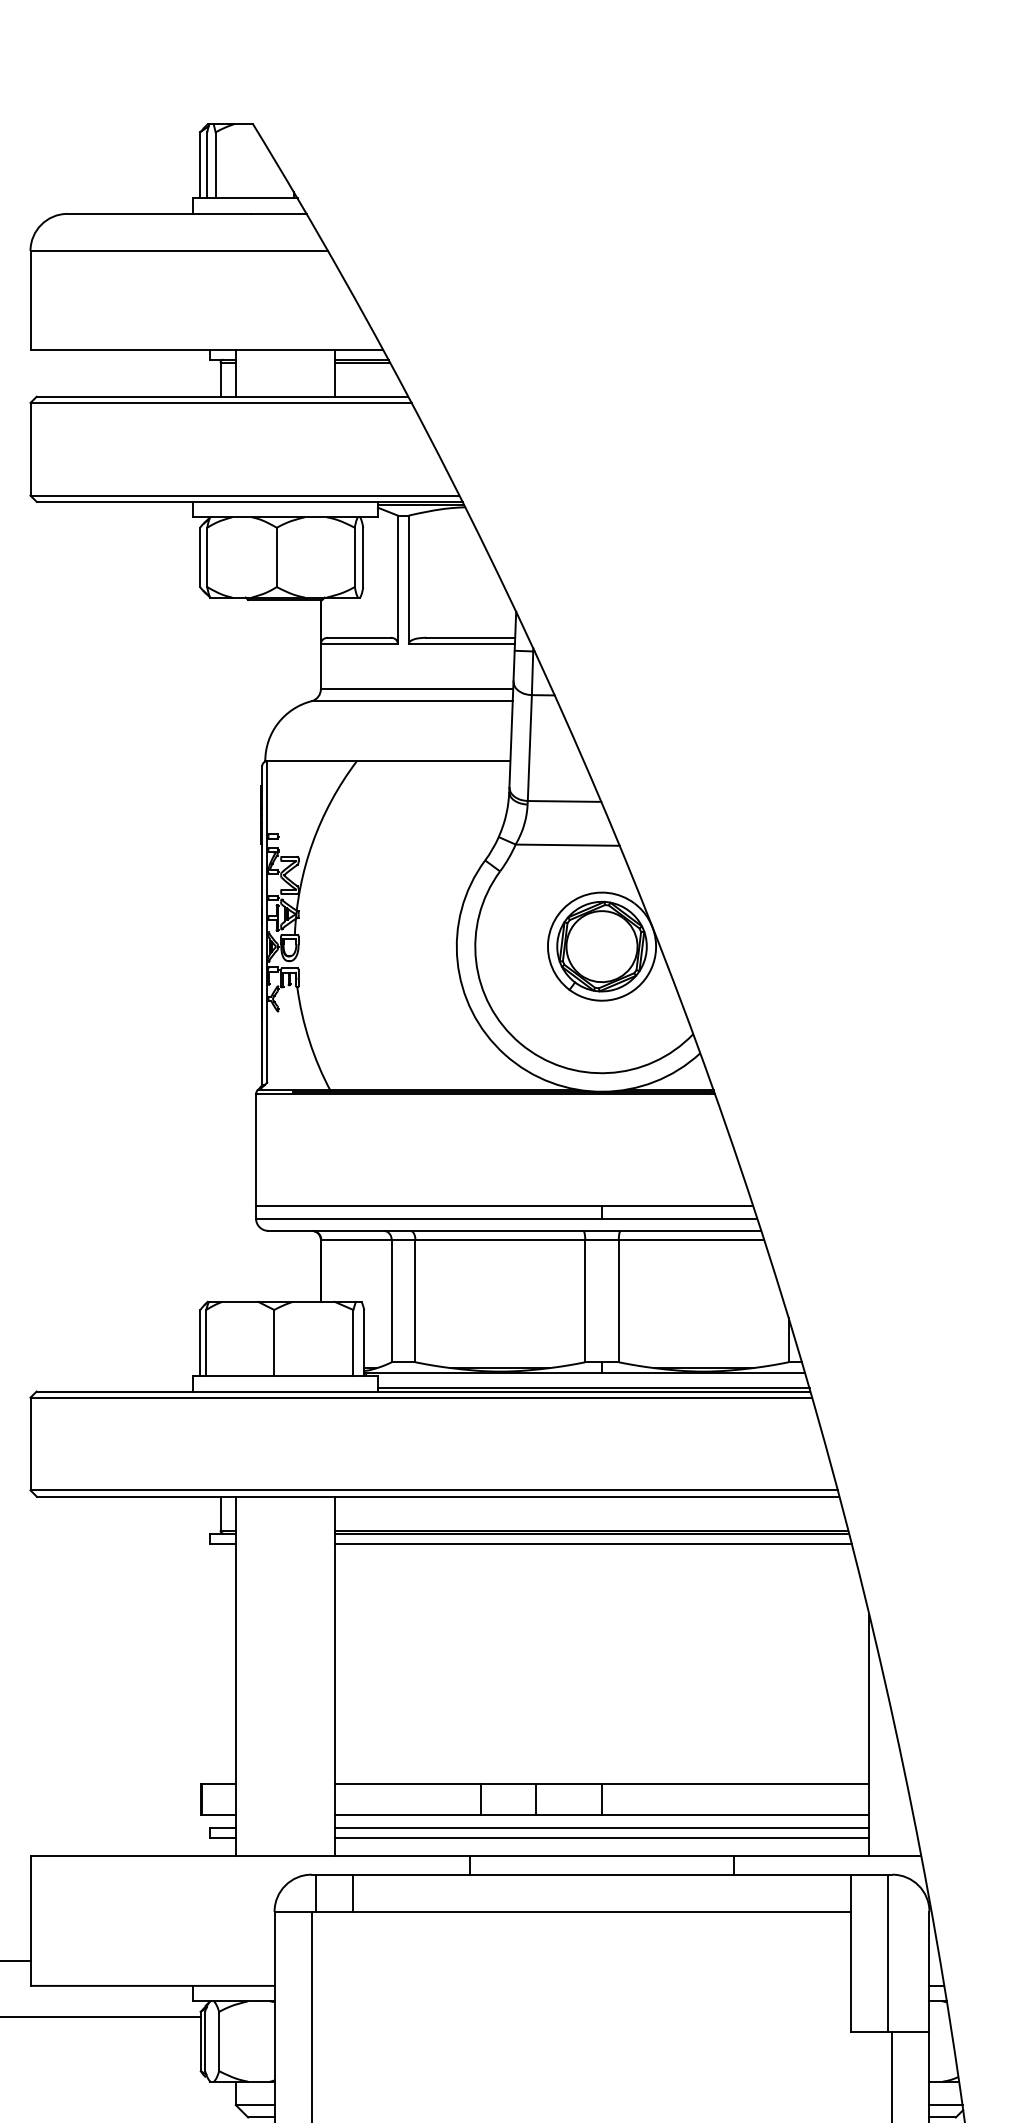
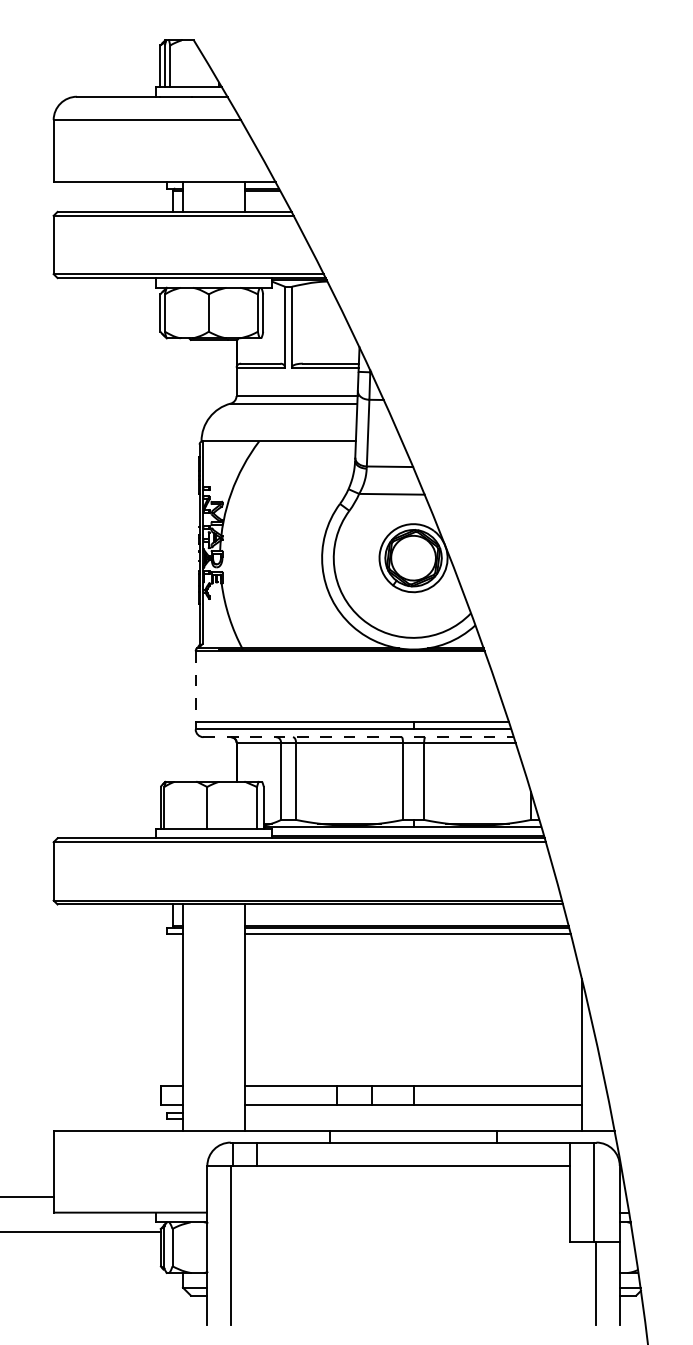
line: (255, 1150) -> (195, 686), solid -> dashed
line: (516, 1231) -> (359, 737), solid -> dashed
line: (601, 1828) -> (413, 1113), removed
line: (601, 1838) -> (413, 1119), removed

